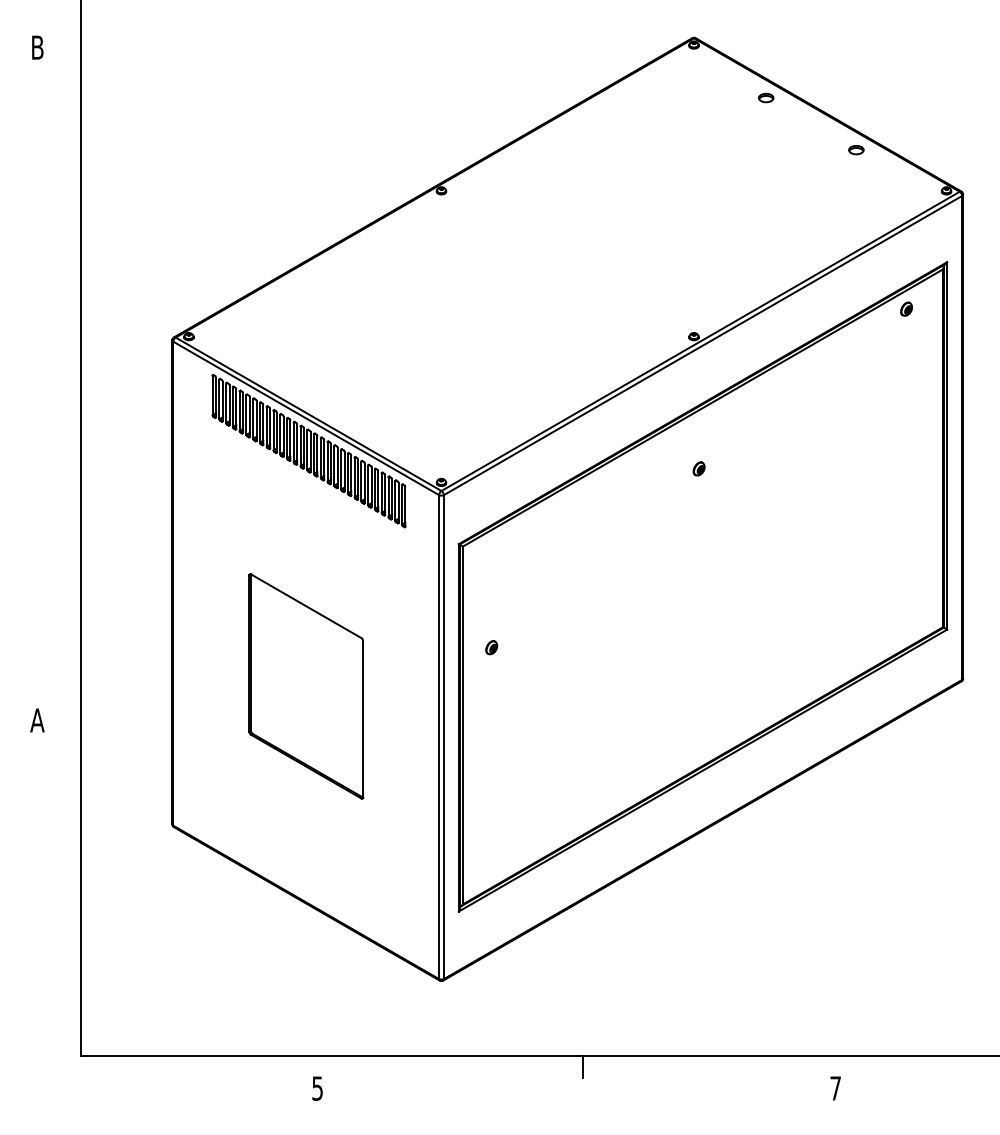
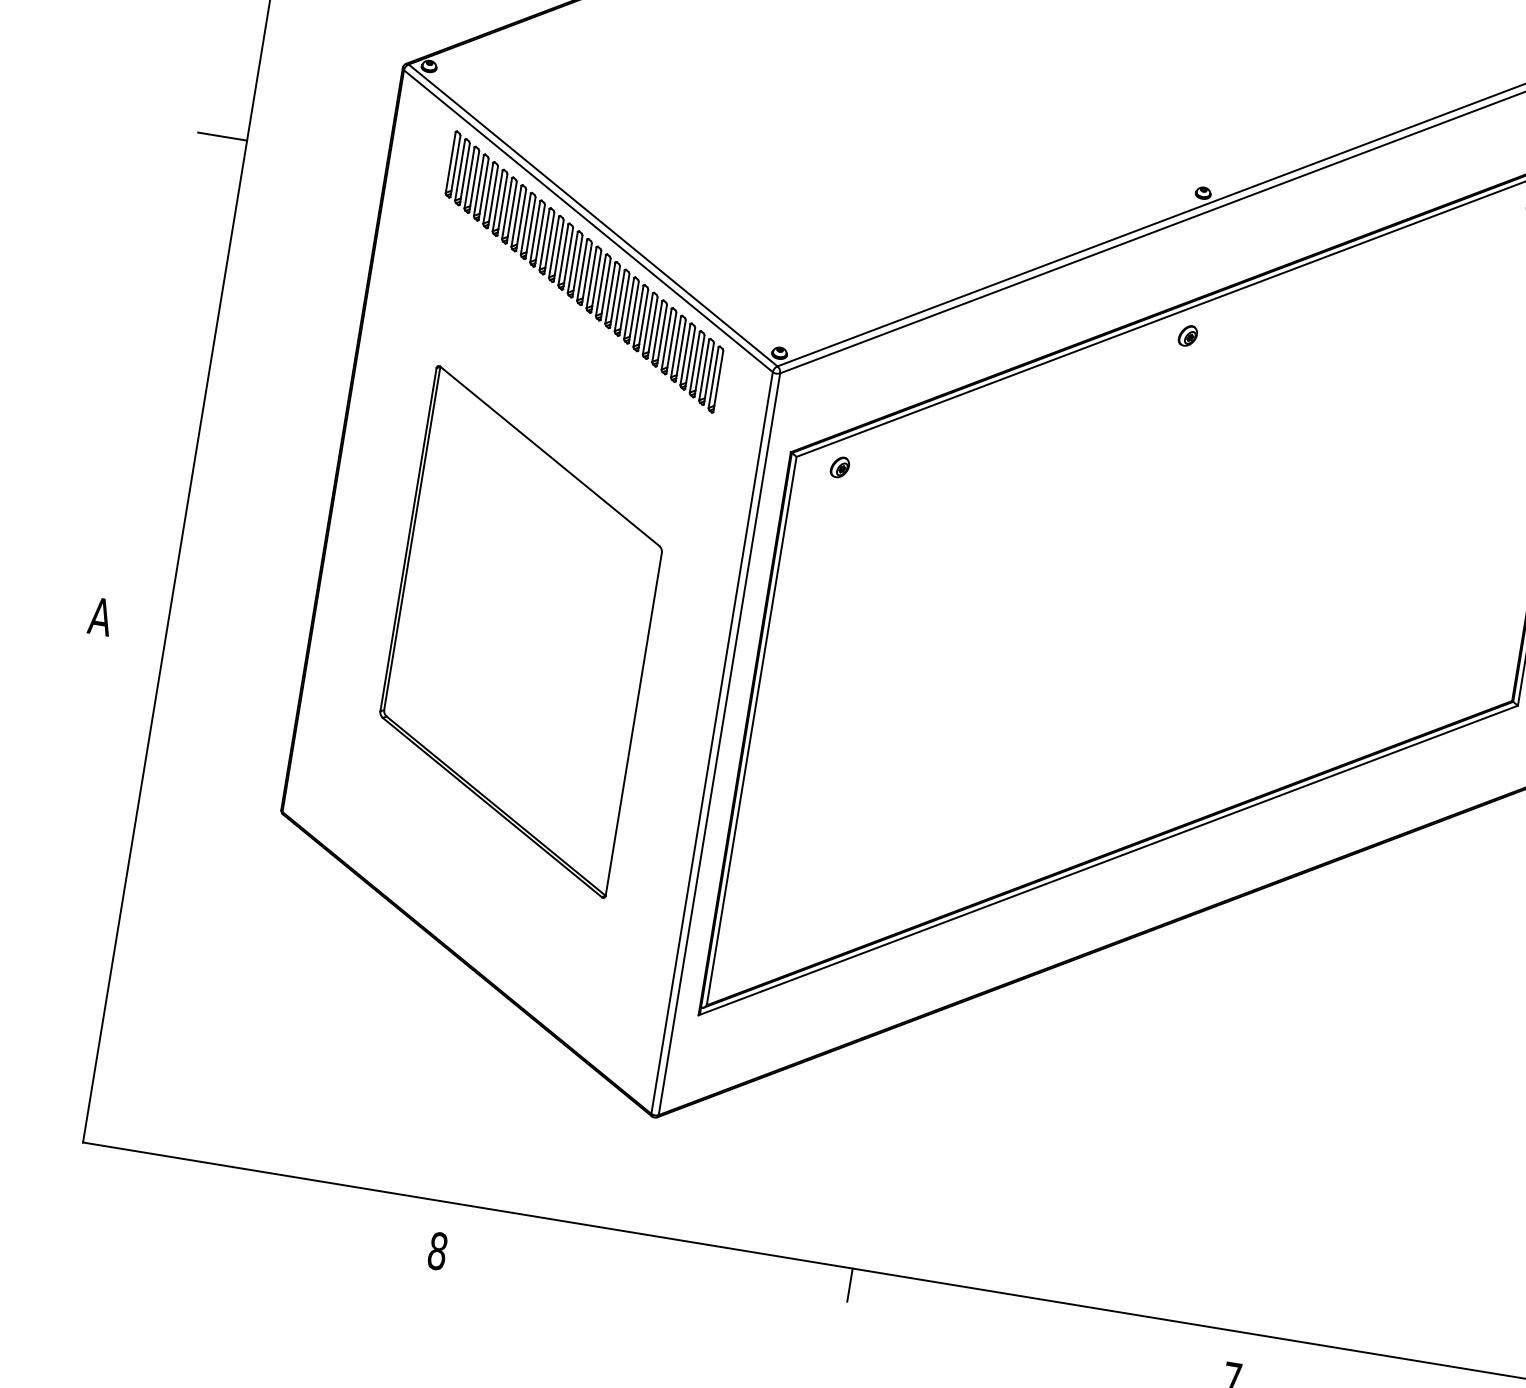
line: (64, 402) -> (221, 136), added
part: (698, 468) -> (1187, 335), moved
part: (491, 647) -> (839, 467), moved
part: (306, 686) -> (521, 632), size x1.43
text: (317, 1088) -> (437, 1251), 5 -> 8

